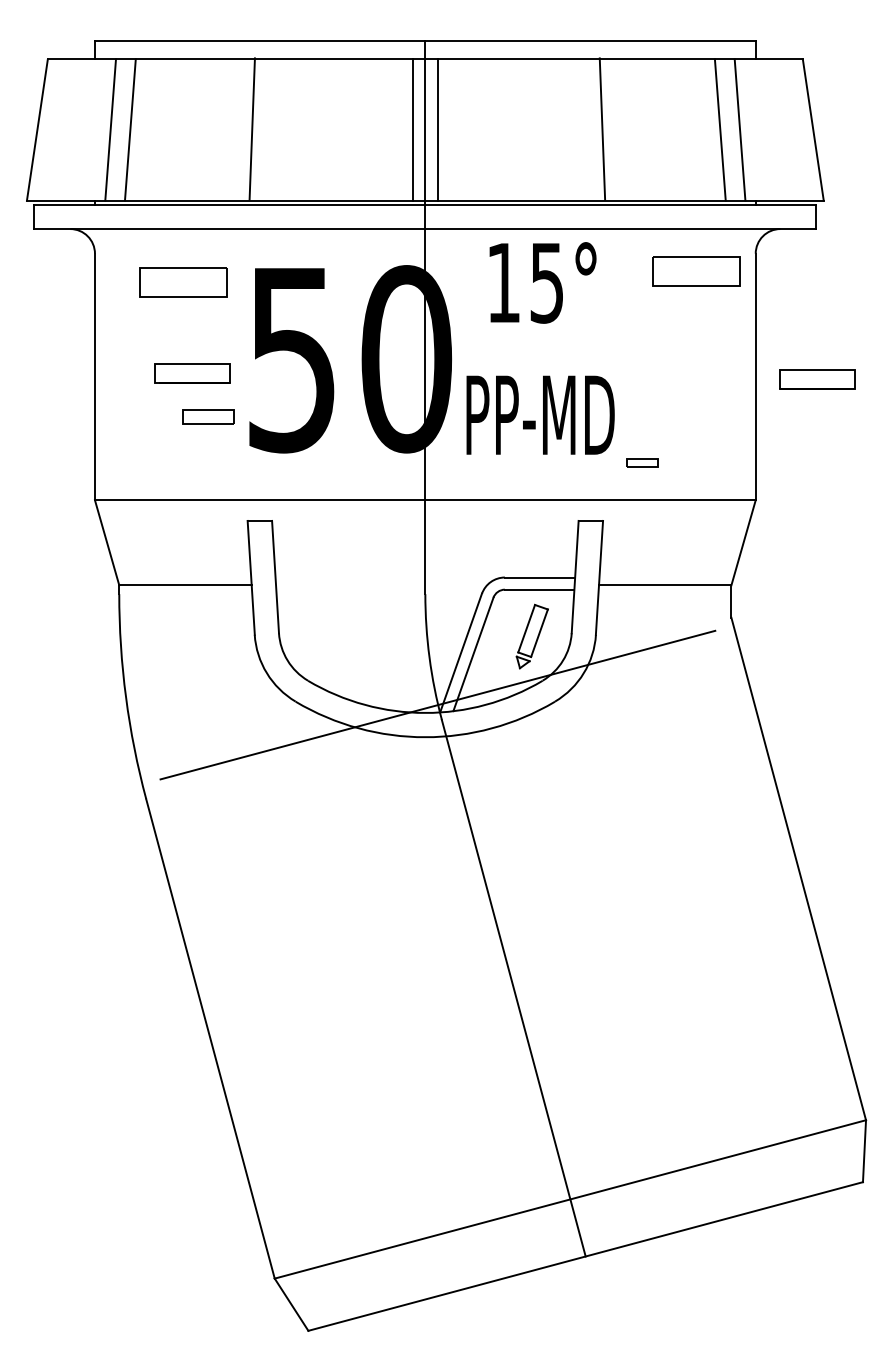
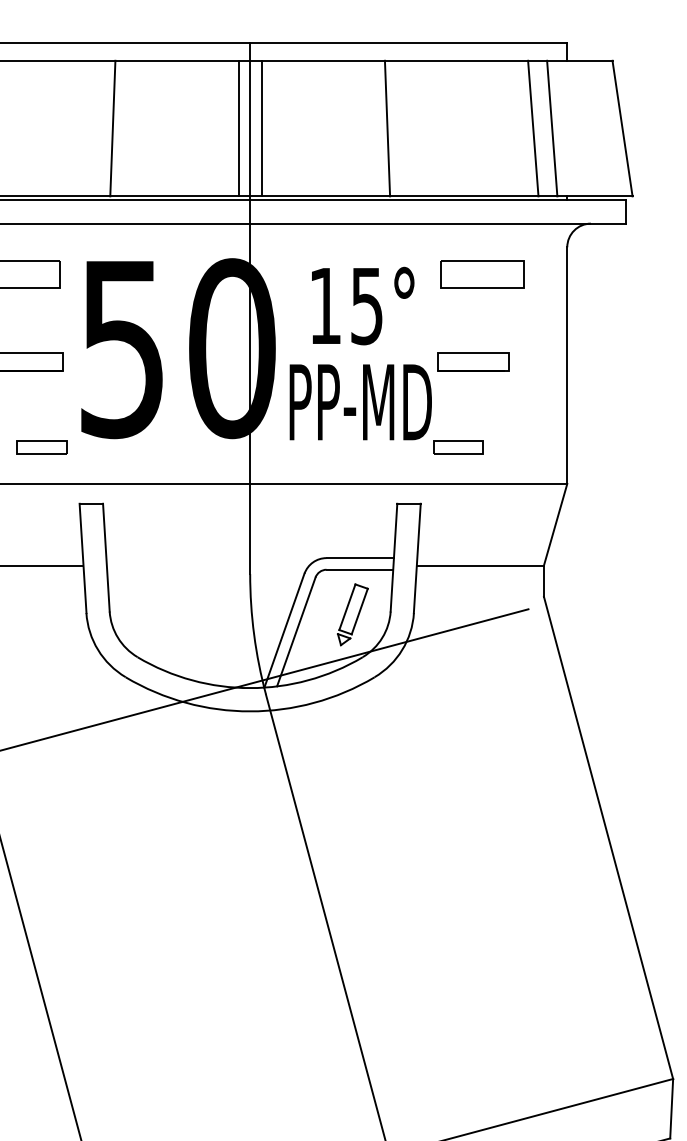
line: (251, 128) -> (112, 128), moved
line: (602, 128) -> (387, 128), moved
part: (696, 271) -> (482, 274), moved
text: (542, 282) -> (362, 305), moved
part: (817, 379) -> (473, 362), moved
part: (208, 416) -> (42, 447), moved
part: (641, 462) -> (457, 447), size x1.67

